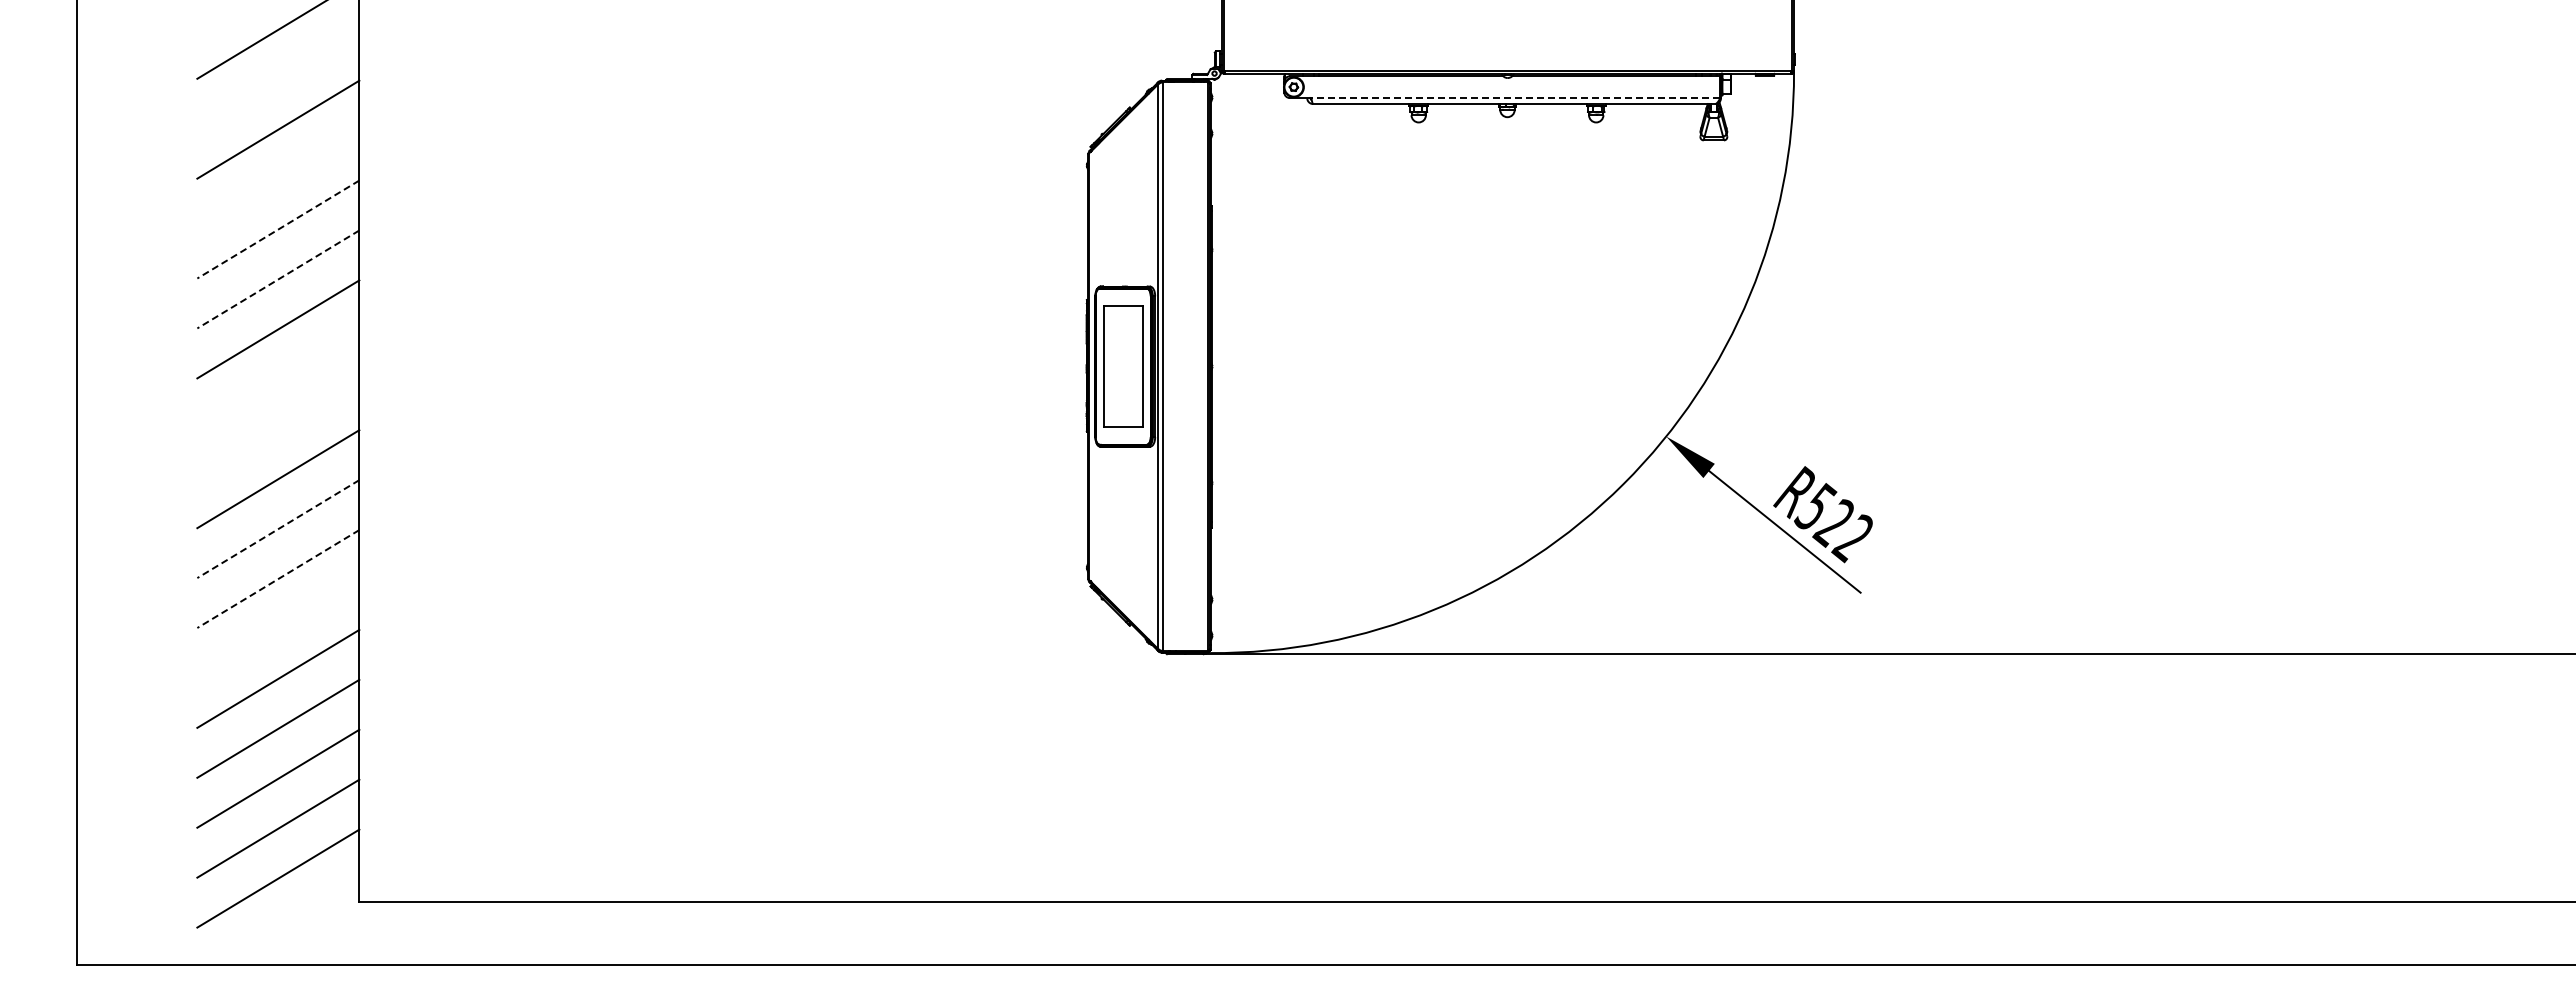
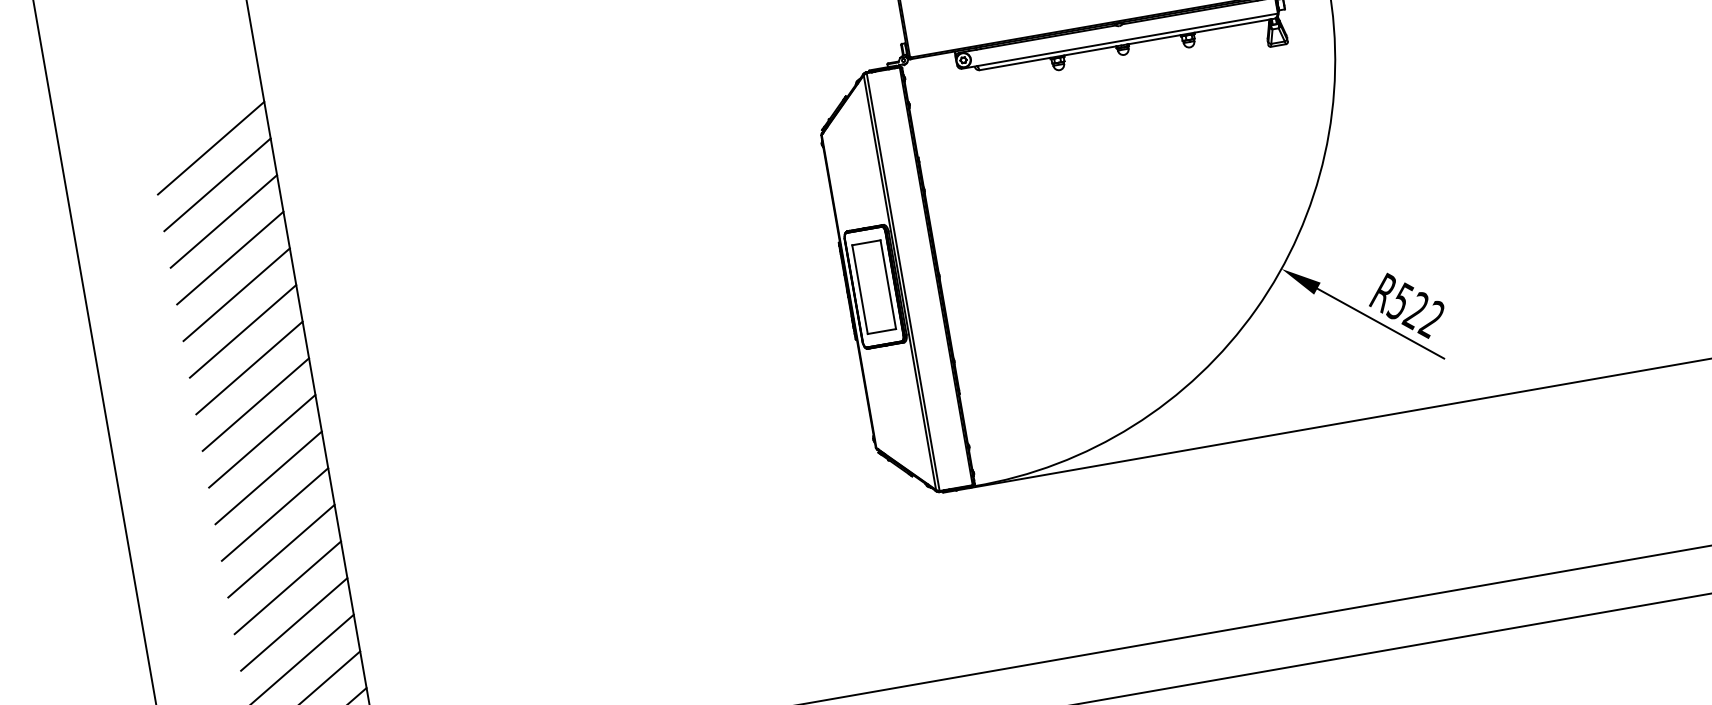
line: (278, 79) -> (217, 184), added
line: (1515, 98) -> (1127, 40), dashed -> solid
line: (278, 179) -> (230, 258), added
line: (278, 229) -> (236, 294), dashed -> solid
line: (278, 279) -> (243, 331), dashed -> solid
line: (278, 379) -> (256, 404), added
line: (278, 429) -> (262, 441), added
line: (278, 529) -> (275, 514), dashed -> solid
line: (278, 579) -> (281, 551), dashed -> solid
line: (278, 628) -> (287, 587), added

